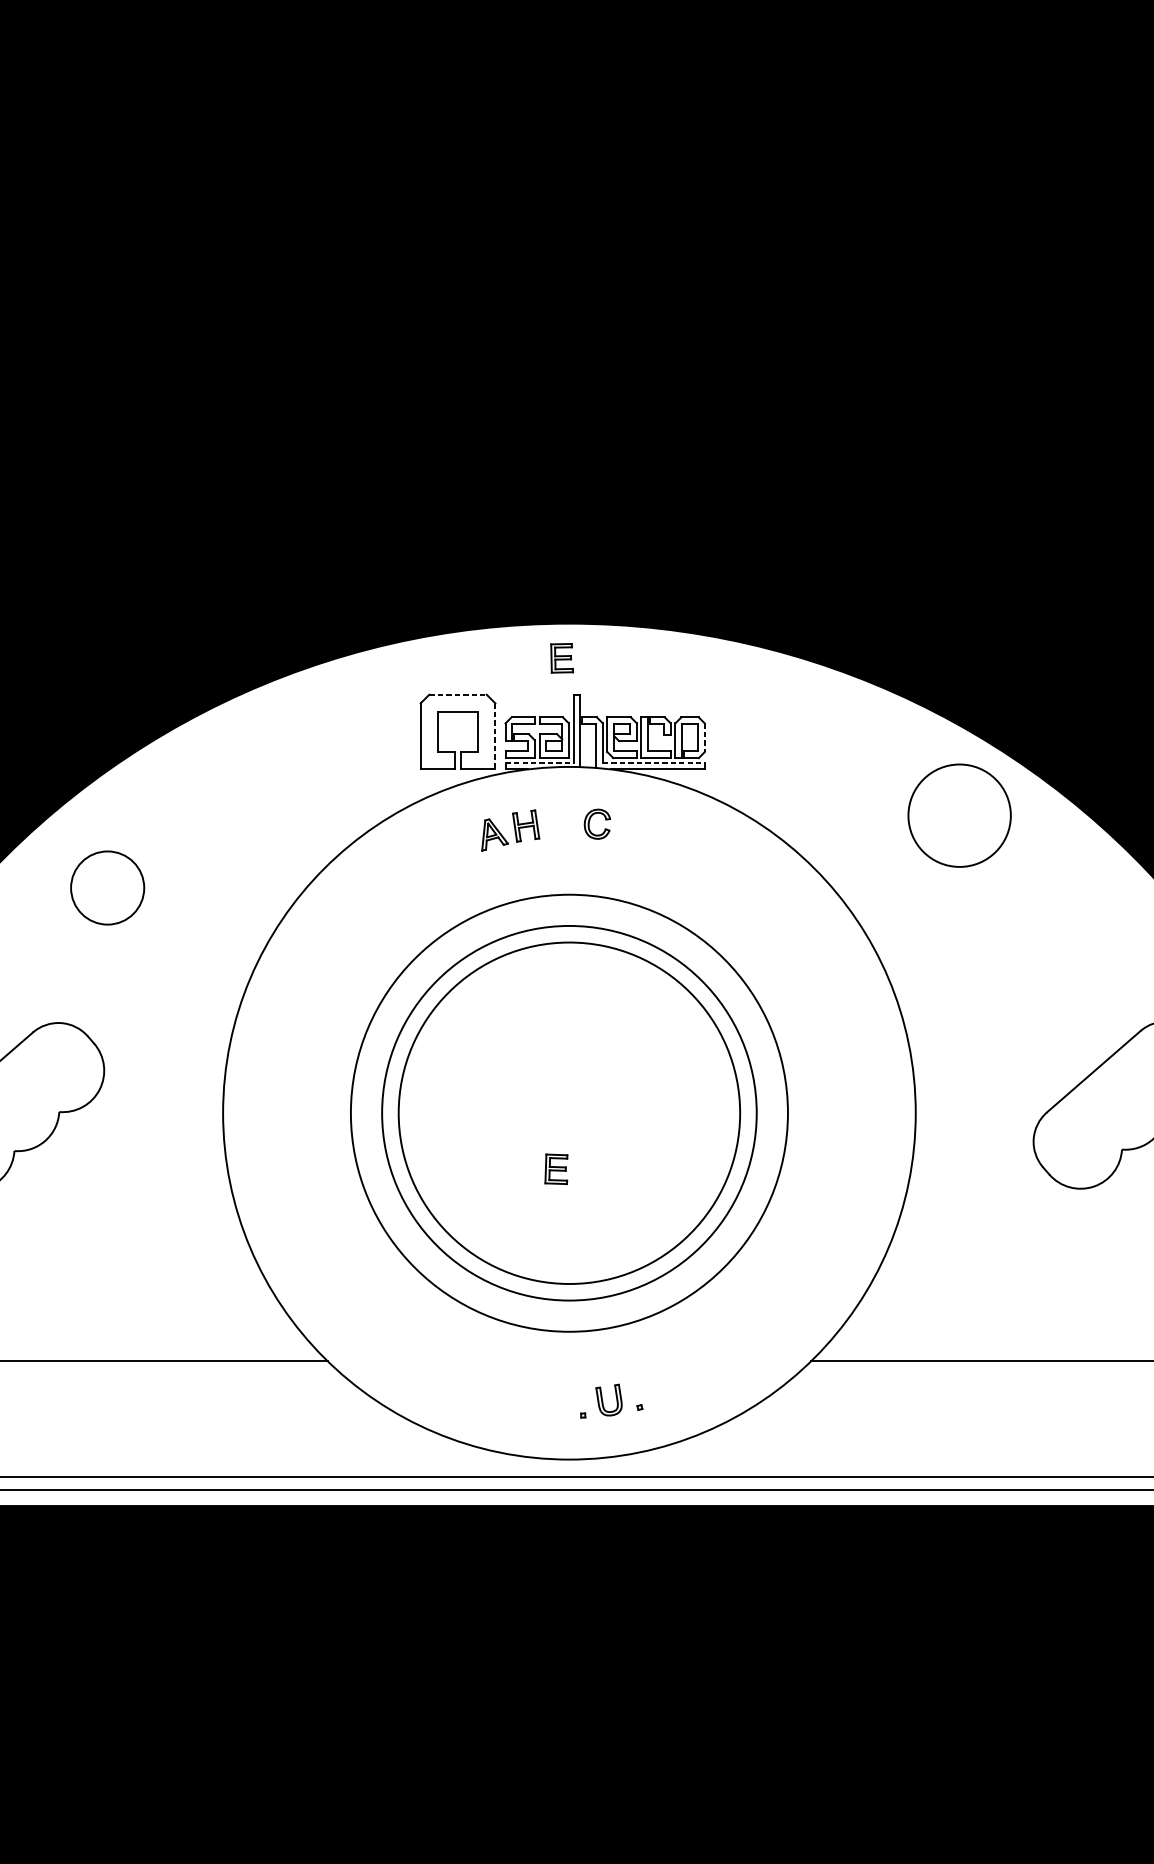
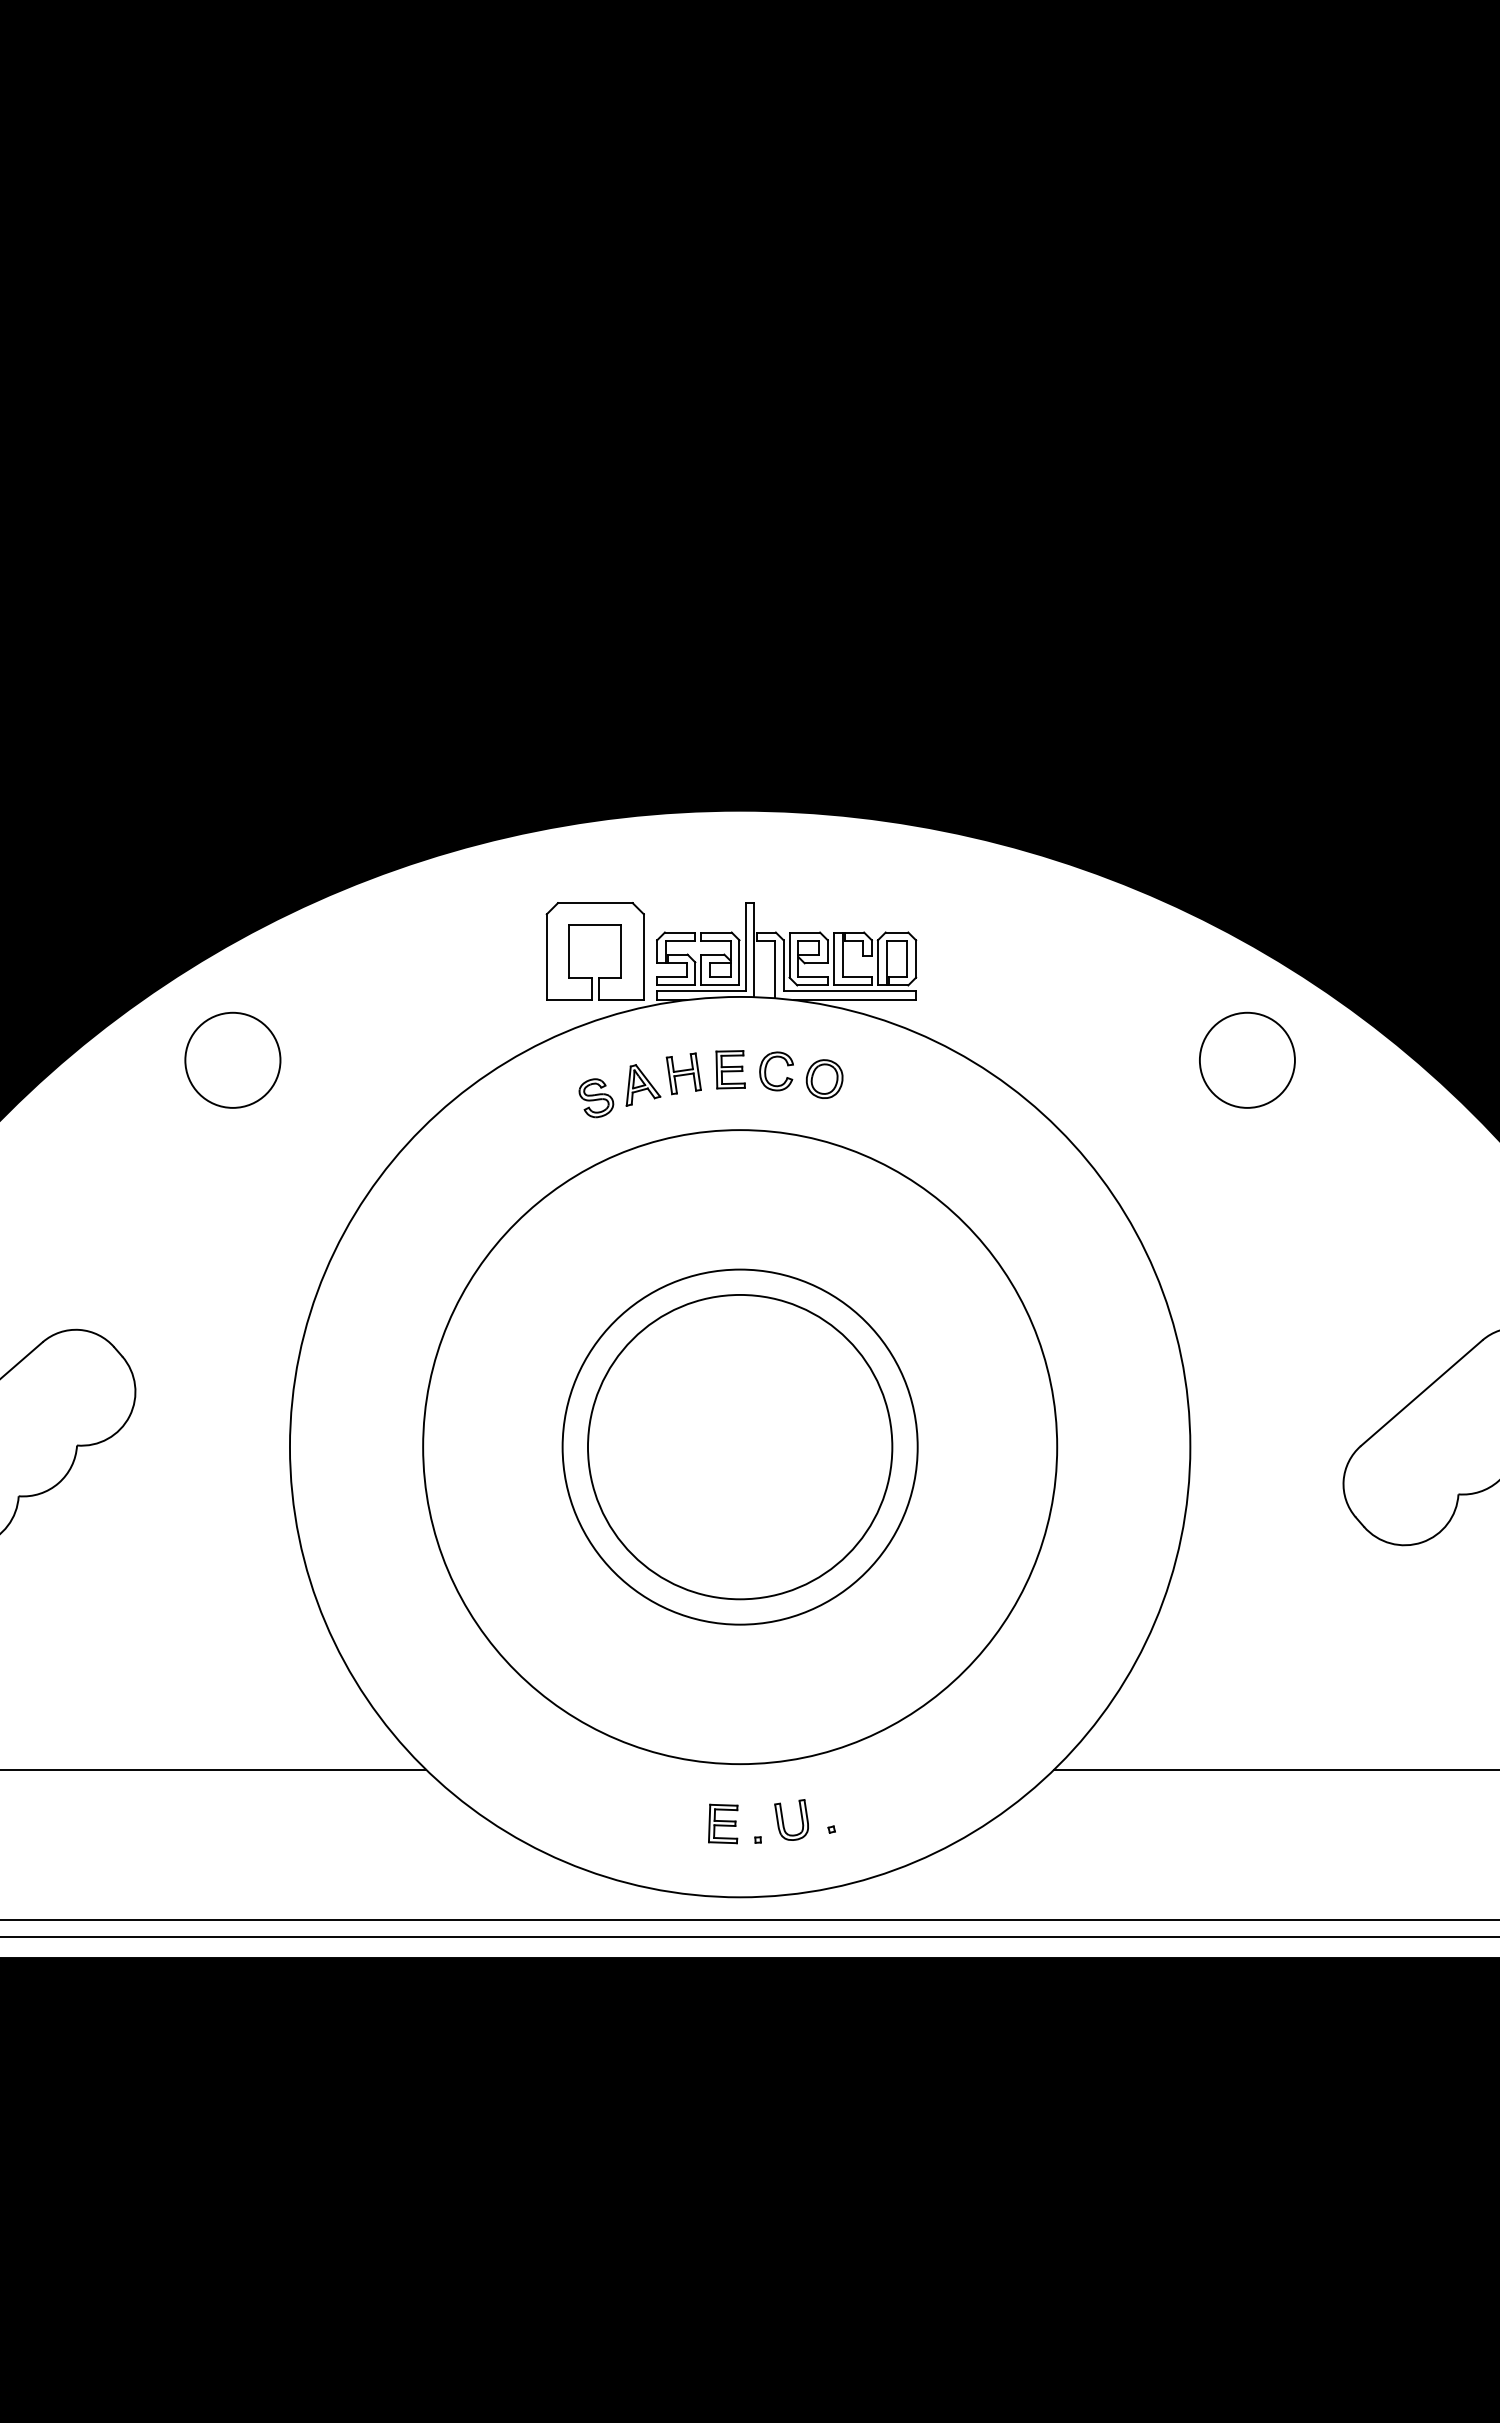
part: (561, 658) -> (730, 1069), moved
line: (458, 695) -> (595, 903), dashed -> solid
line: (495, 736) -> (643, 957), dashed -> solid
line: (705, 737) -> (916, 958), dashed -> solid
line: (539, 762) -> (701, 991), dashed -> solid
line: (654, 762) -> (850, 991), dashed -> solid
circle: (958, 815) -> (1246, 1059), size x0.71
part: (634, 829) -> (824, 1078), added
part: (458, 845) -> (596, 1098), added
circle: (107, 887) -> (232, 1059), moved
circle: (568, 1112) -> (739, 1446), size x0.62
circle: (568, 1112) -> (739, 1446), size x0.62
circle: (569, 1113) -> (740, 1447), size x1.43
part: (556, 1168) -> (723, 1823), moved

